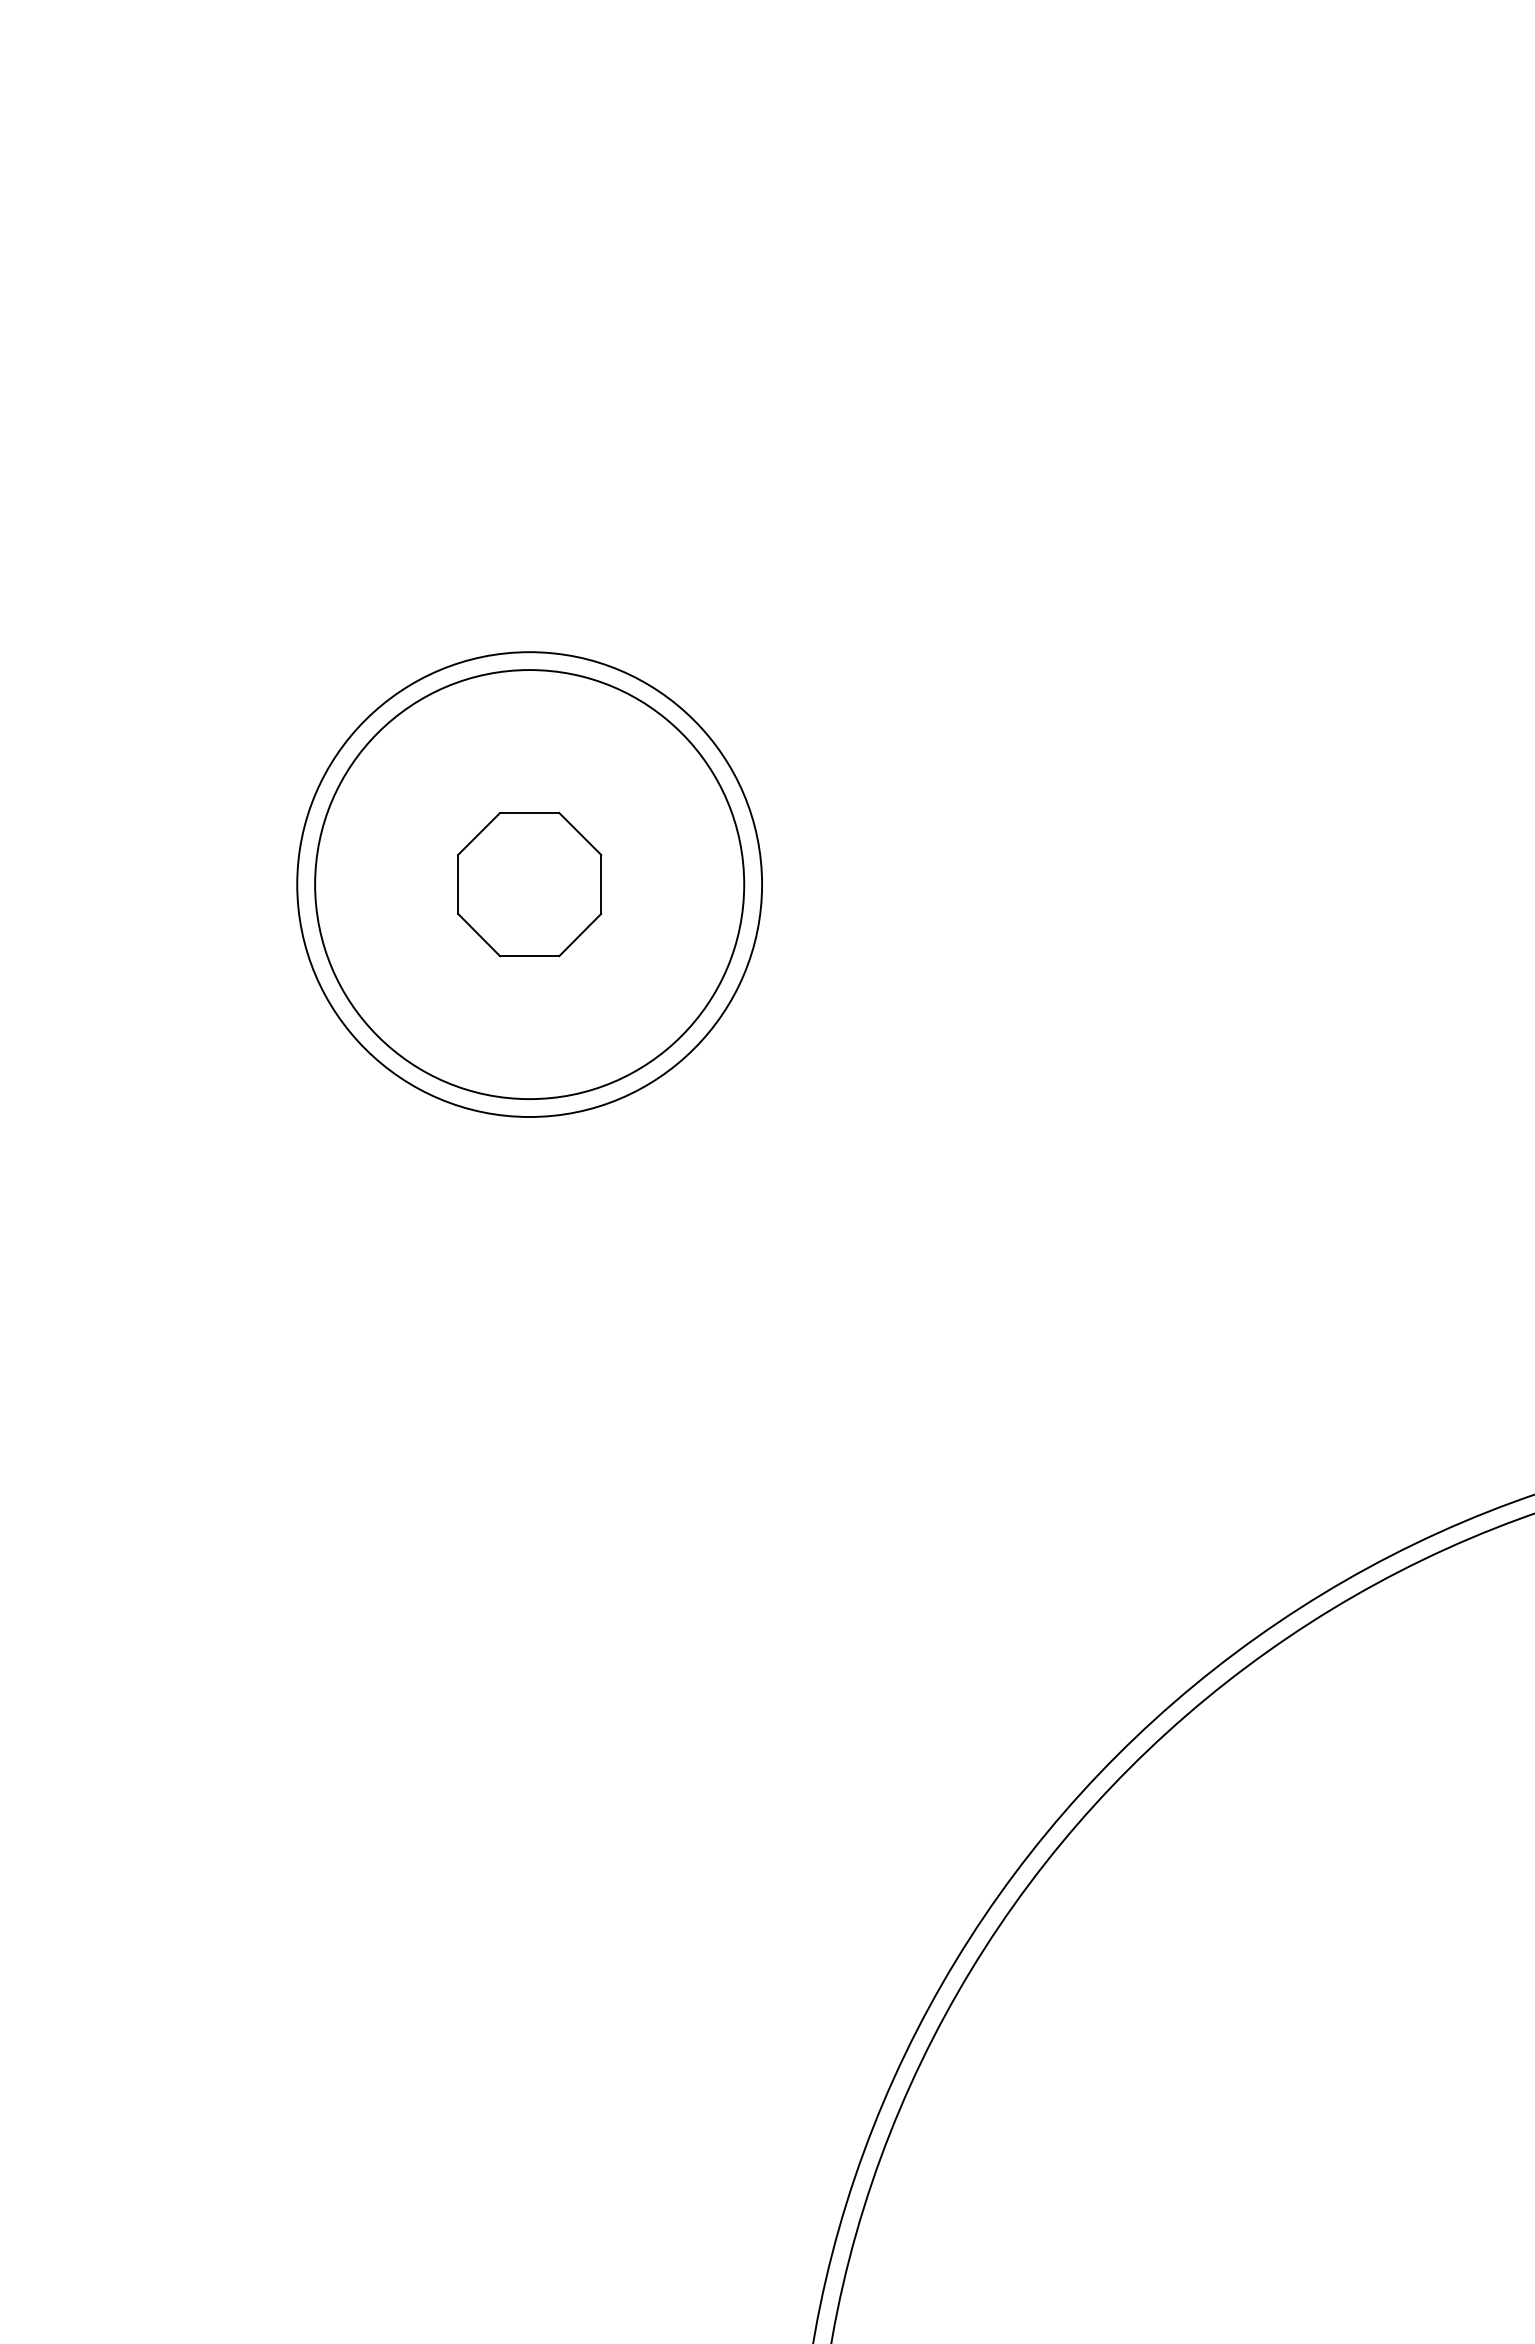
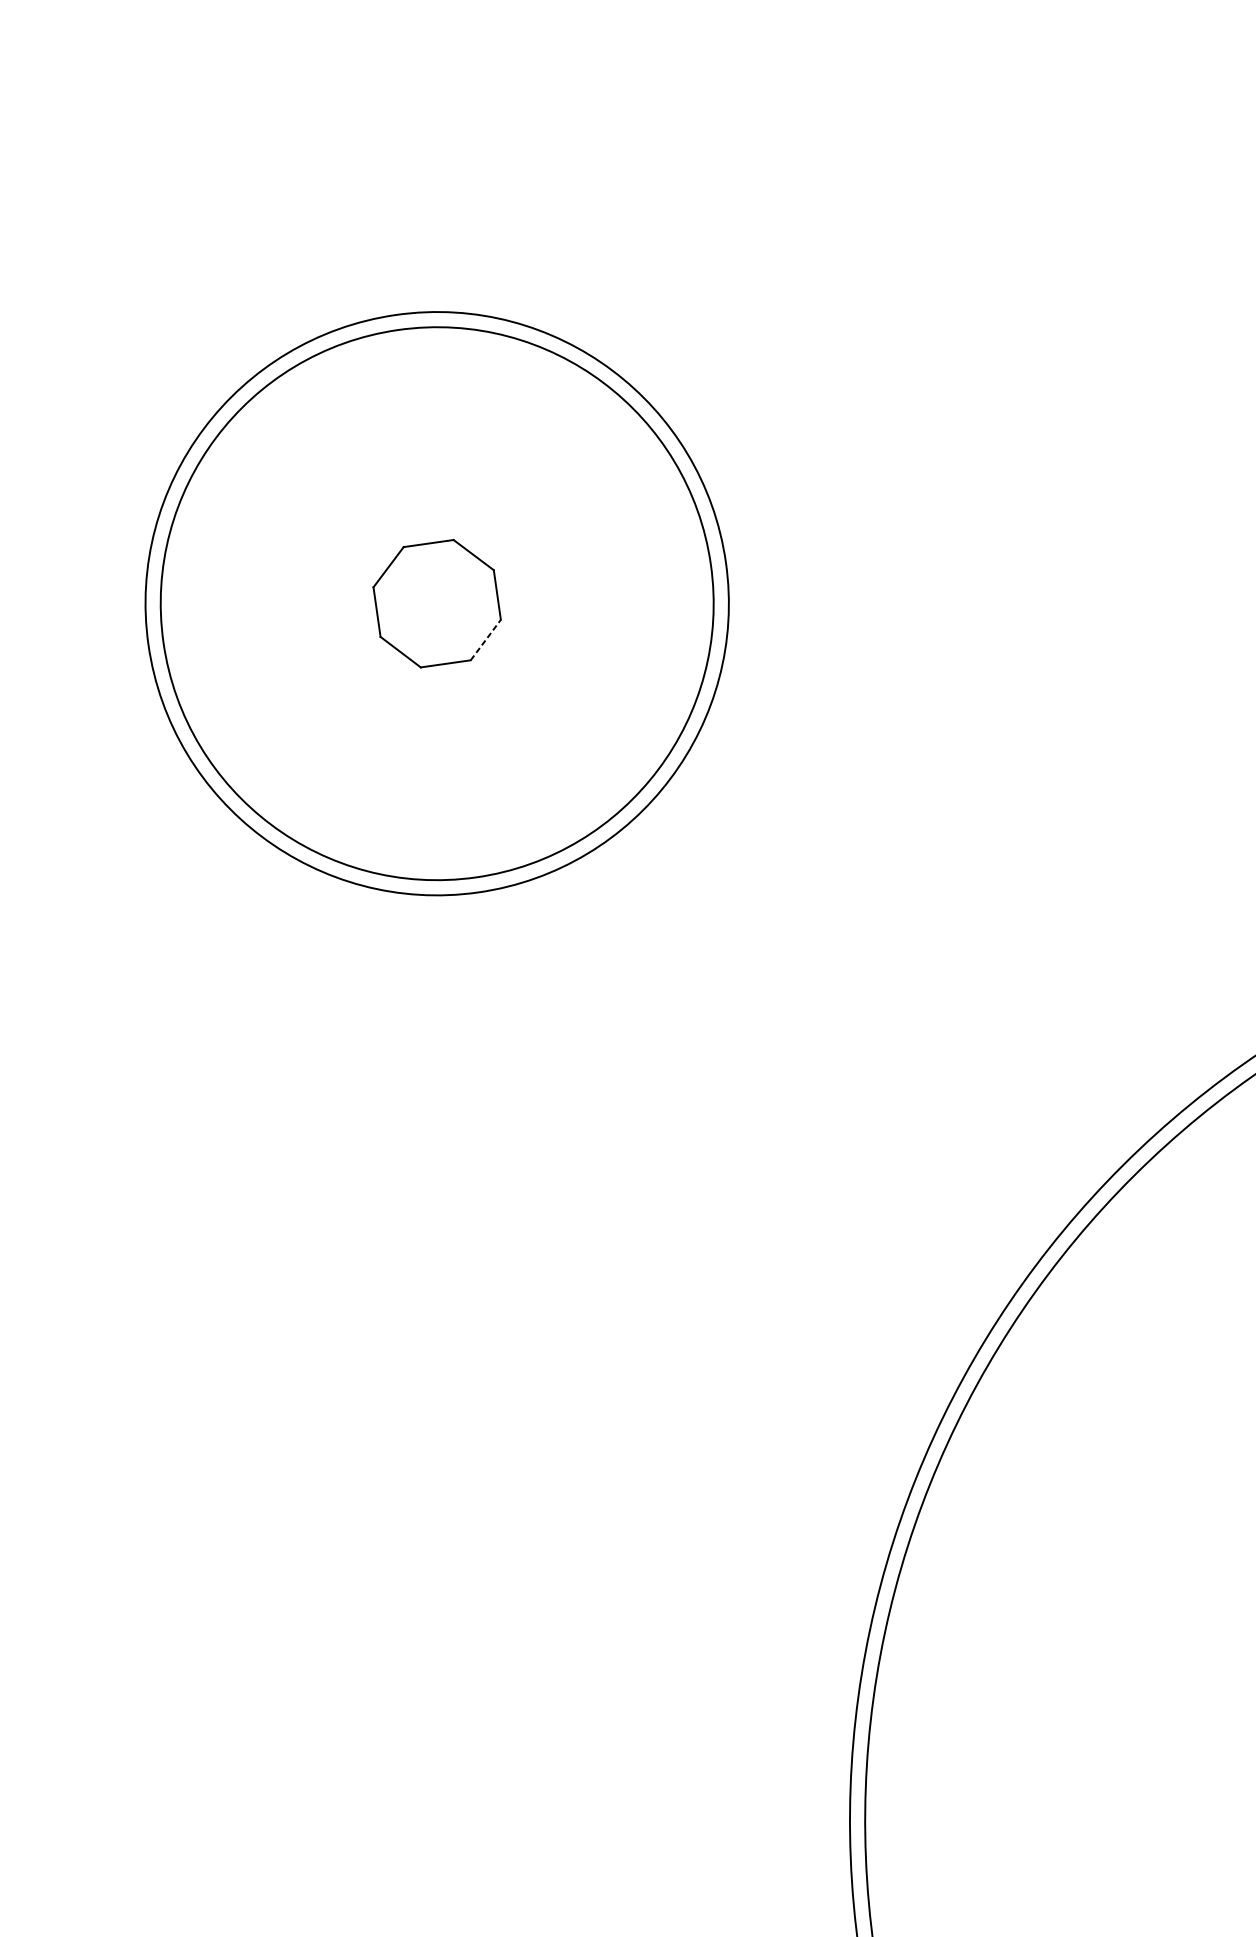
circle: (529, 884) -> (437, 603), size x1.4
circle: (529, 884) -> (437, 603), size x1.6
line: (580, 935) -> (486, 640), solid -> dashed

